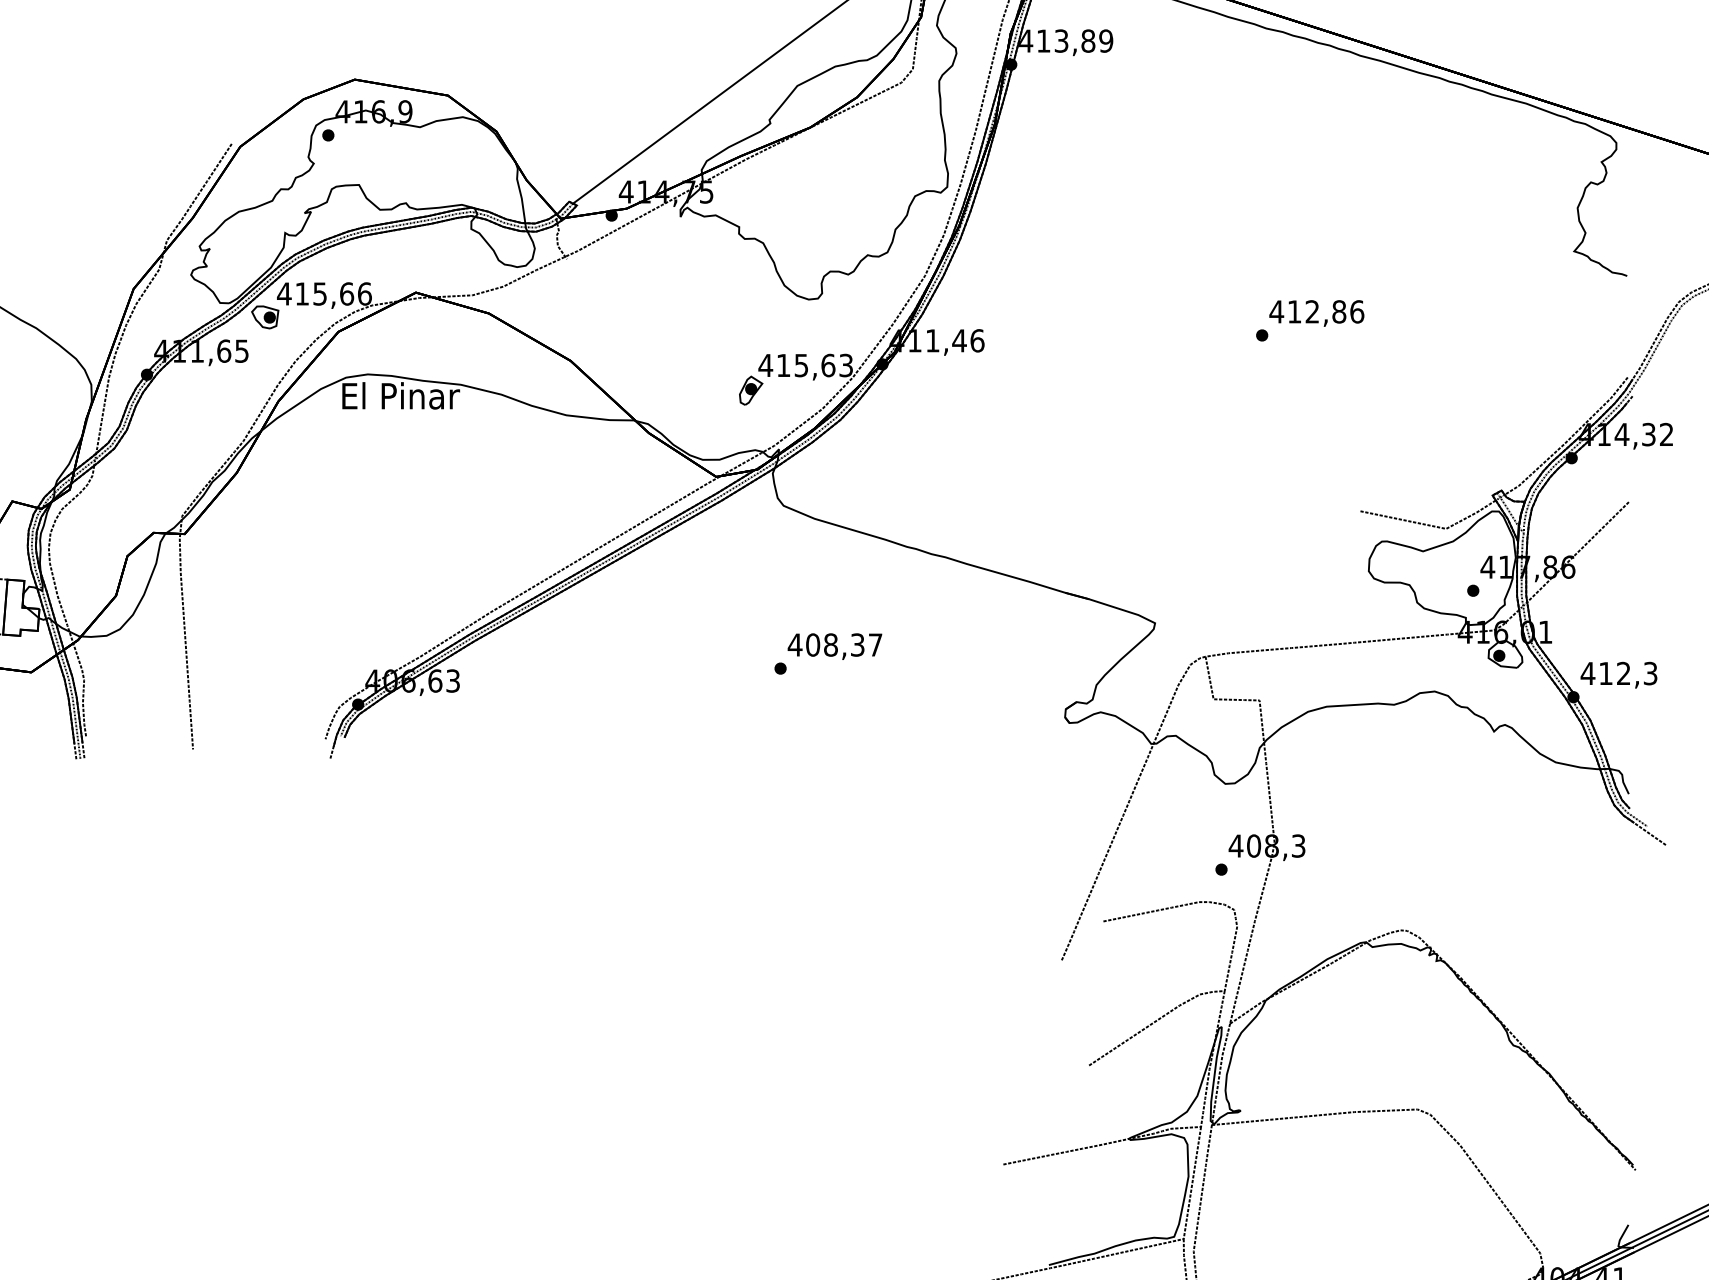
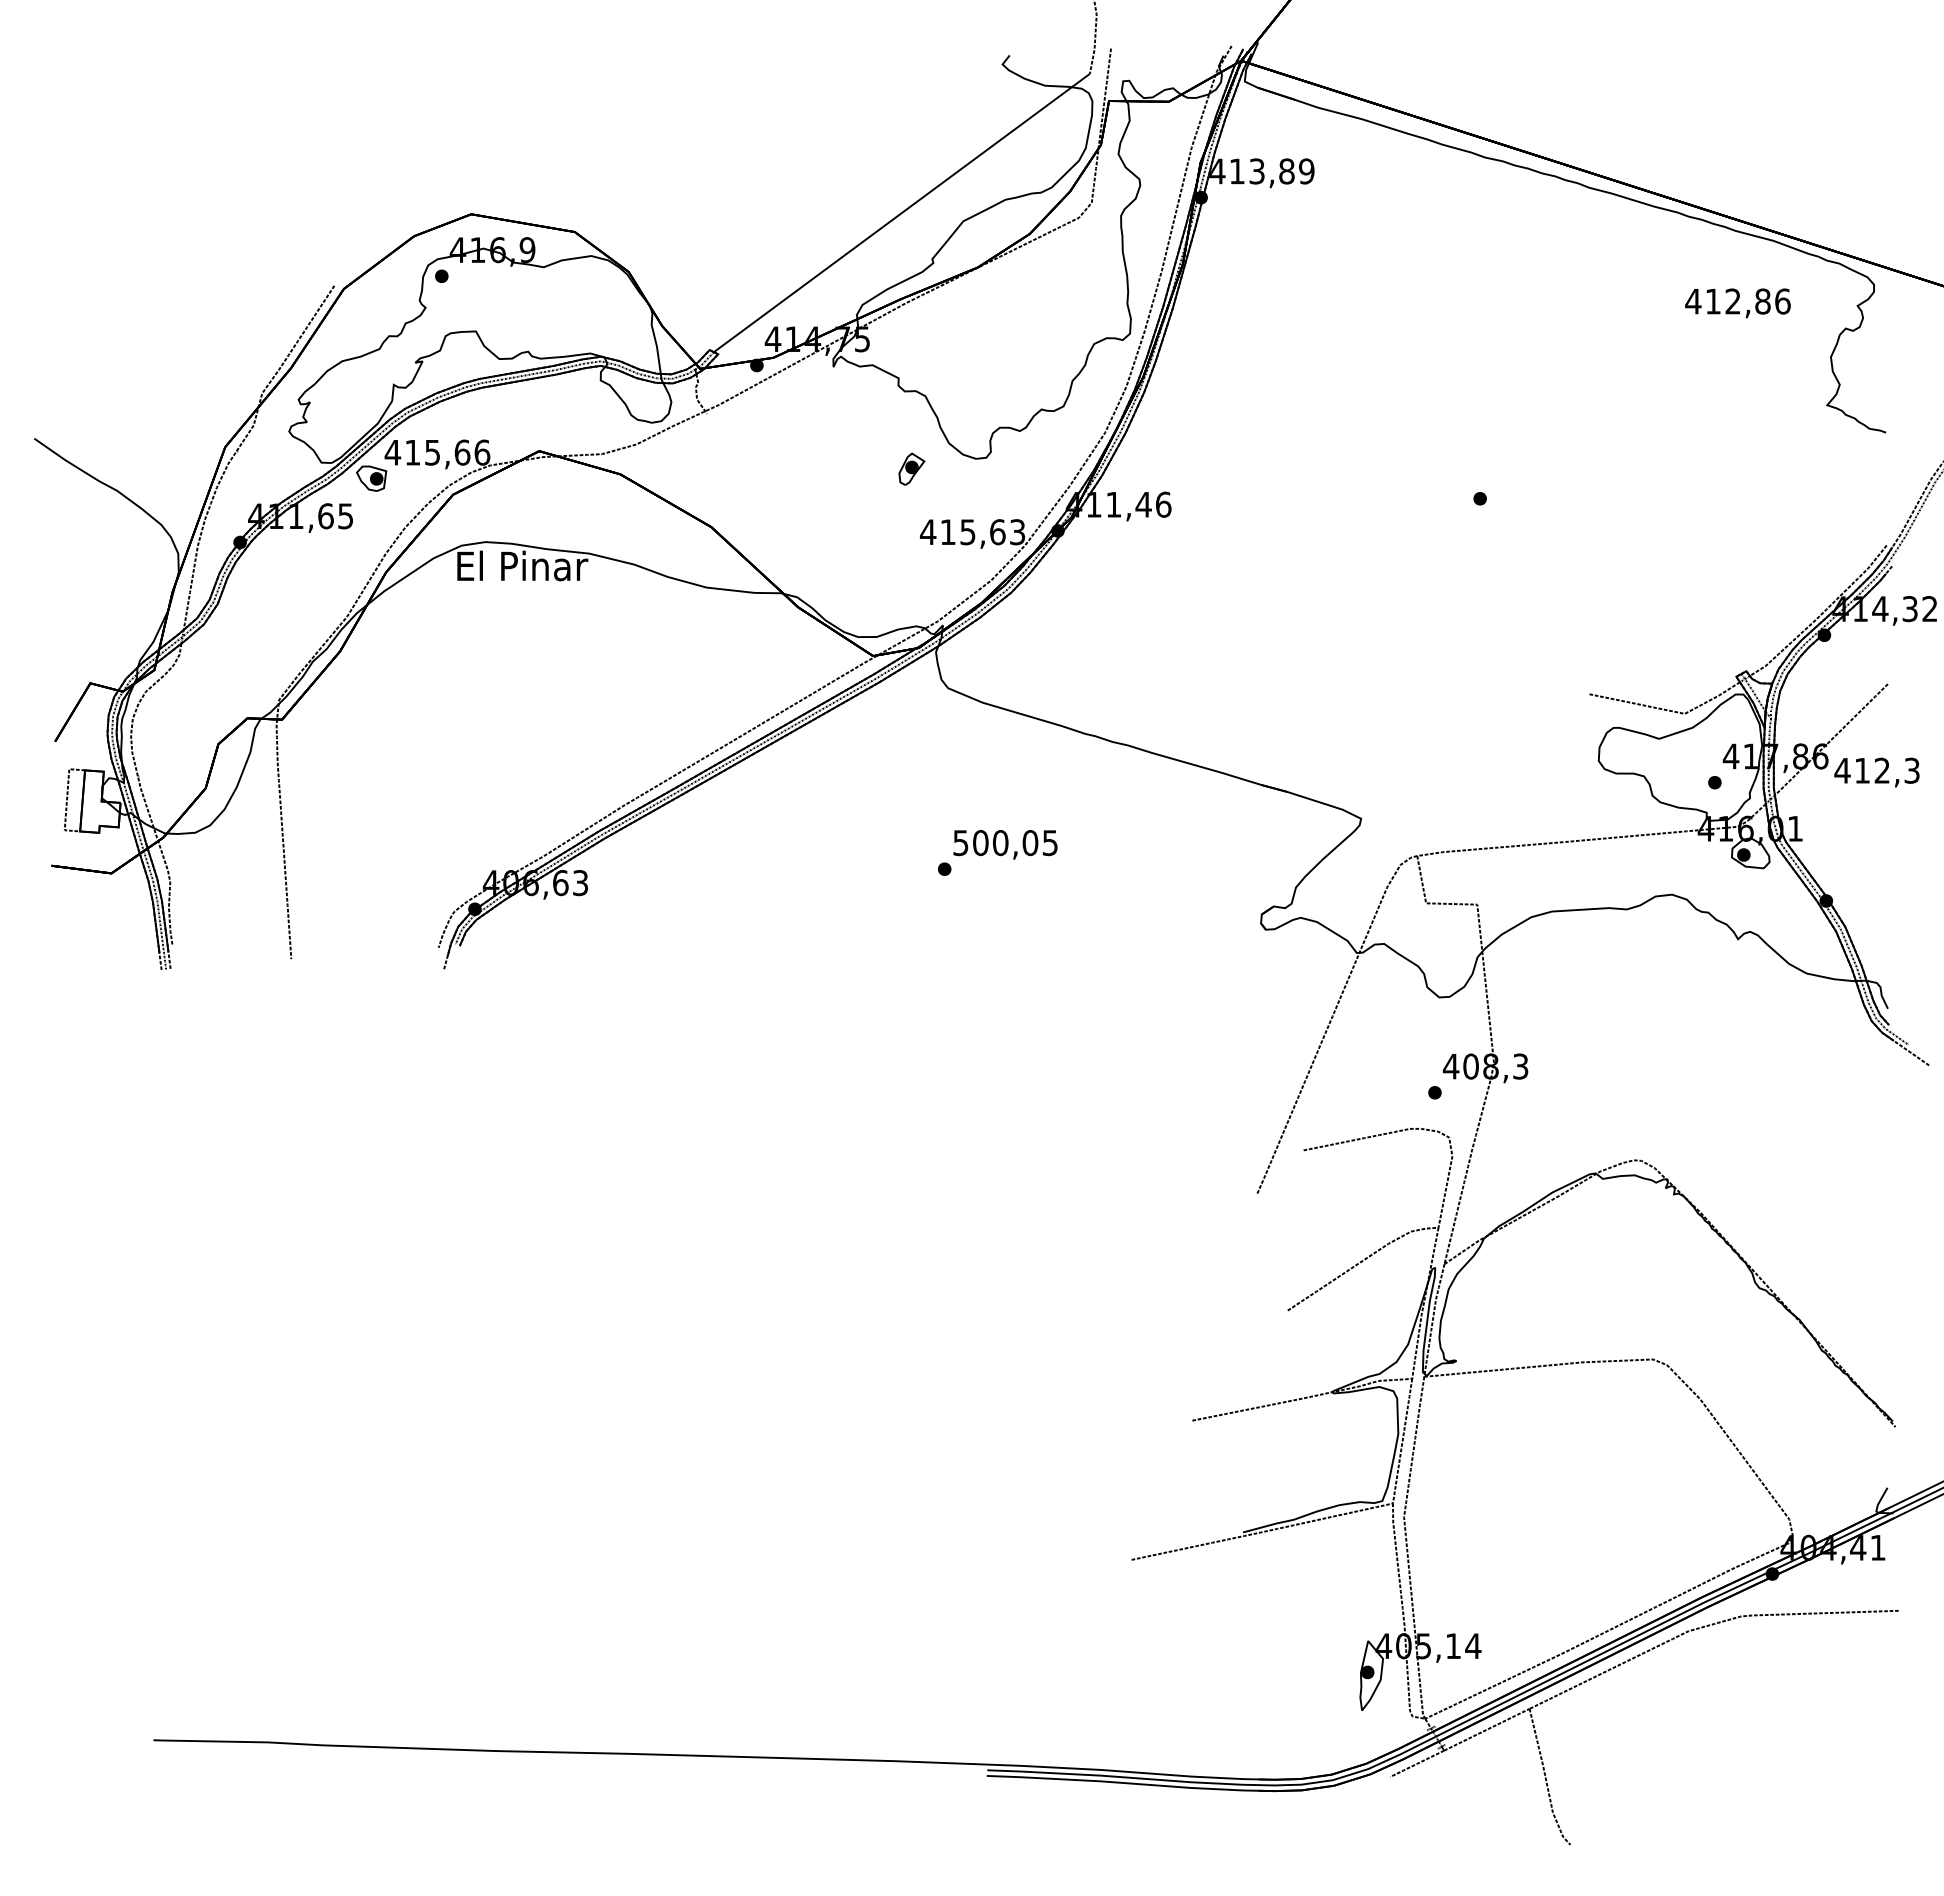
text: (1316, 313) -> (1737, 303), moved
part: (750, 390) -> (911, 468), moved
text: (834, 645) -> (1004, 843), 408,37 -> 500,05
text: (1618, 675) -> (1876, 772), moved

